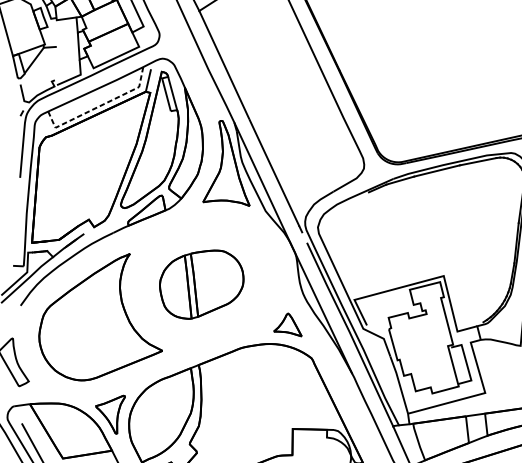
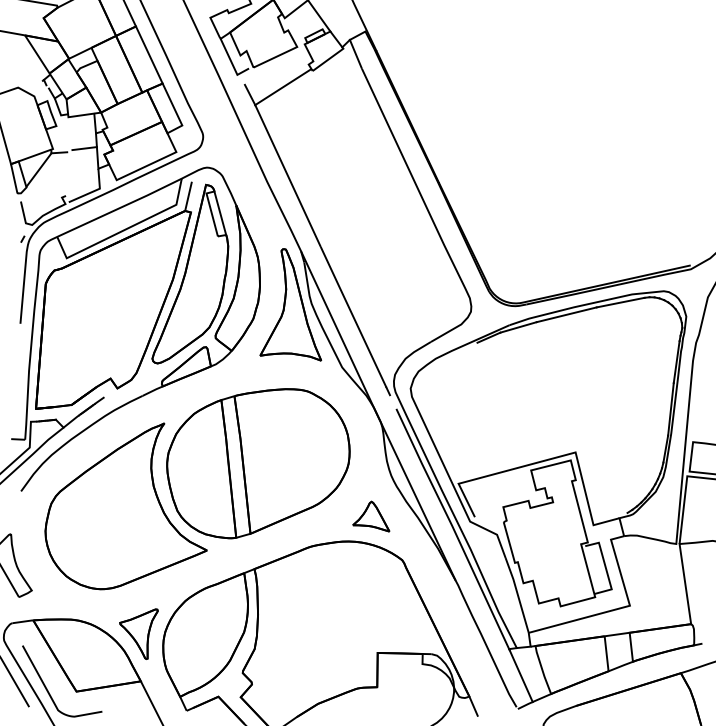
line: (69, 44) -> (84, 148), added
line: (98, 106) -> (122, 230), dashed -> solid
part: (201, 284) -> (258, 463), size x1.67

